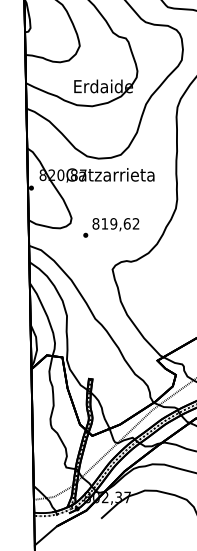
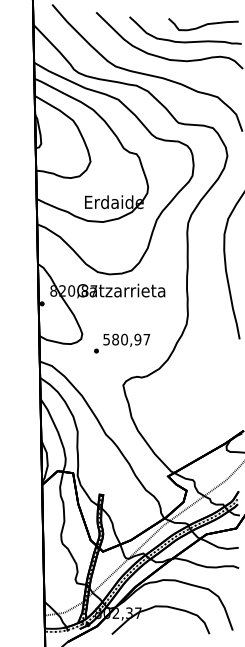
text: (115, 223) -> (126, 339), 819,62 -> 580,97

